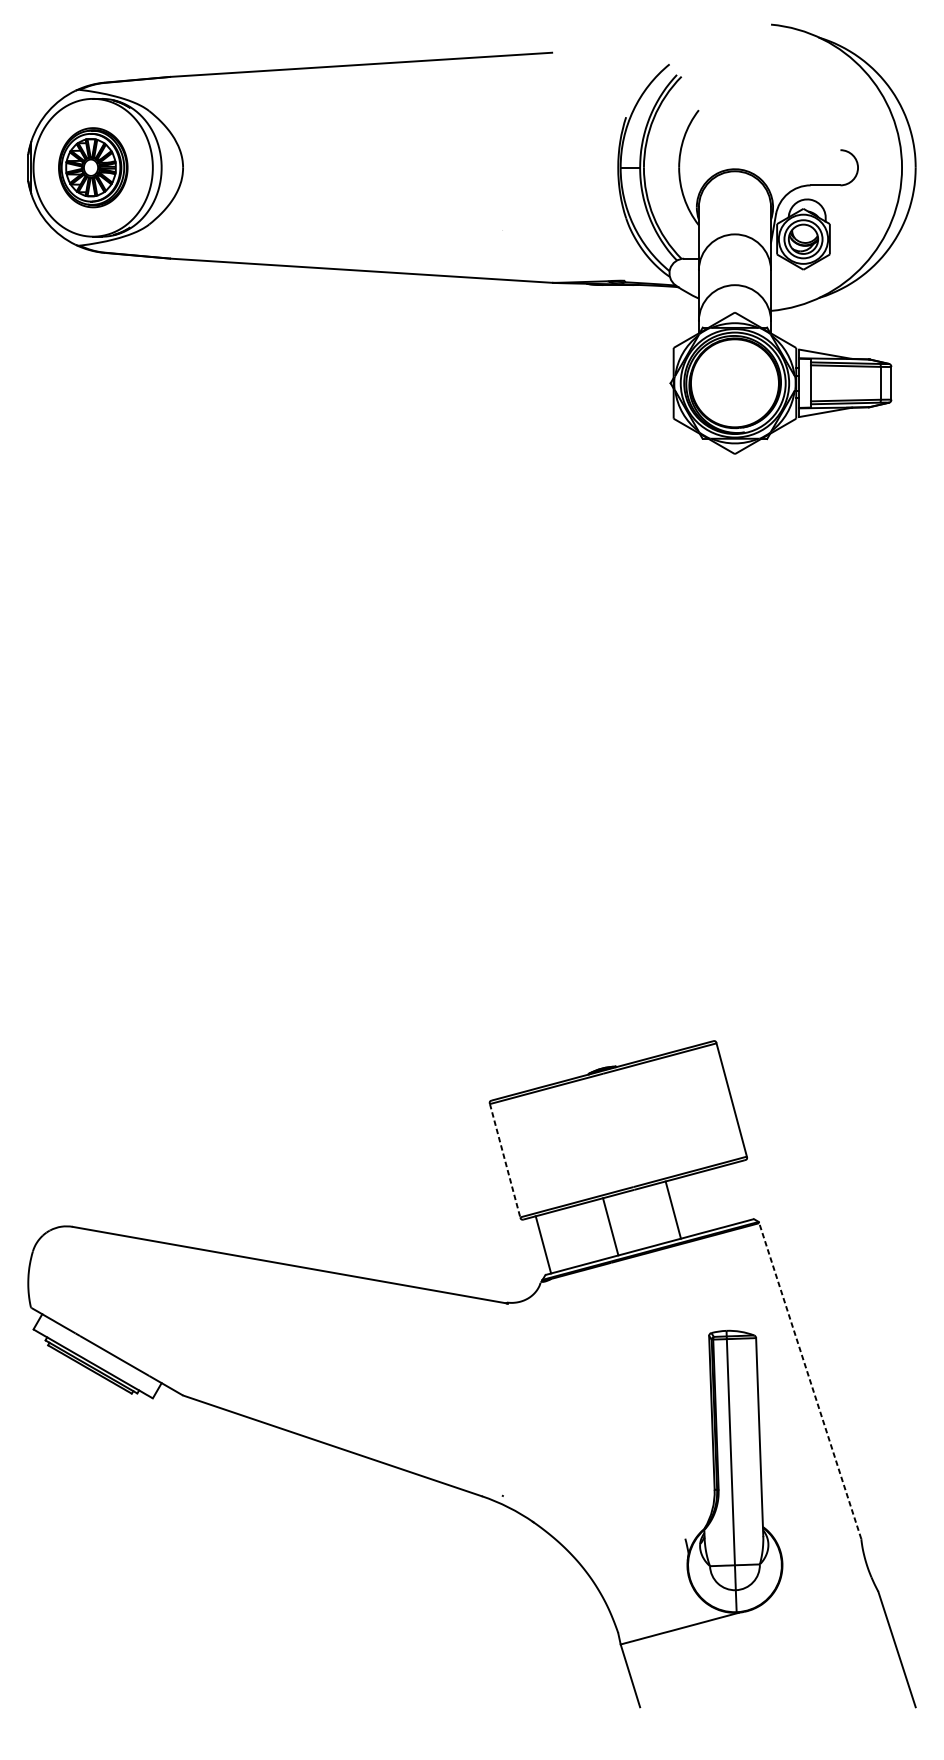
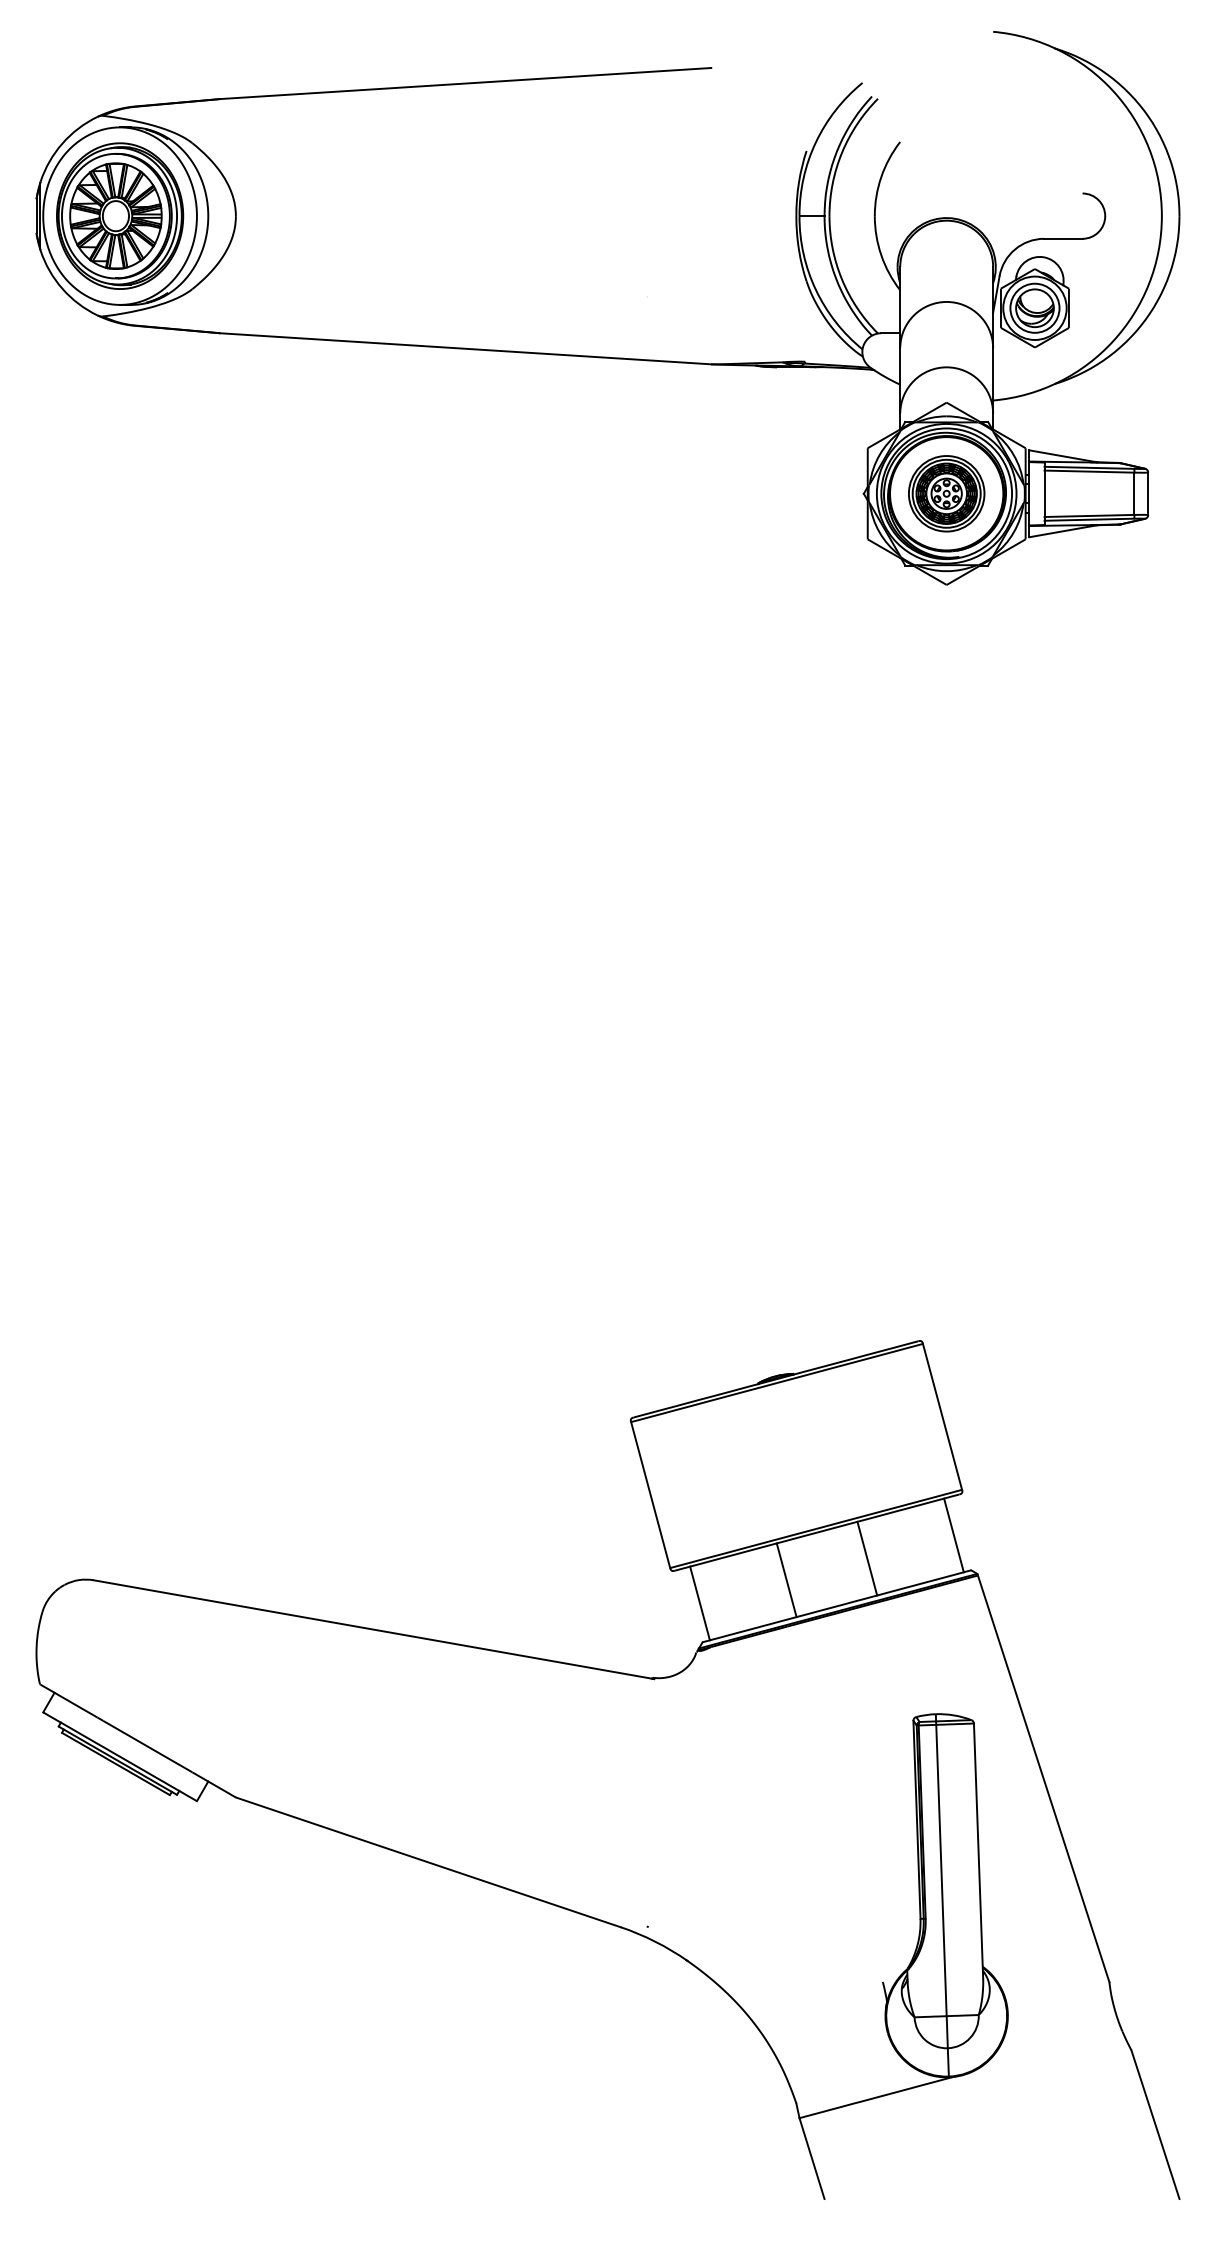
part: (93, 167) -> (120, 215), size x1.43
part: (734, 383) -> (946, 493), added
line: (504, 1161) -> (650, 1495), dashed -> solid
line: (740, 1192) -> (953, 1535), added
line: (810, 1380) -> (1043, 1778), dashed -> solid

